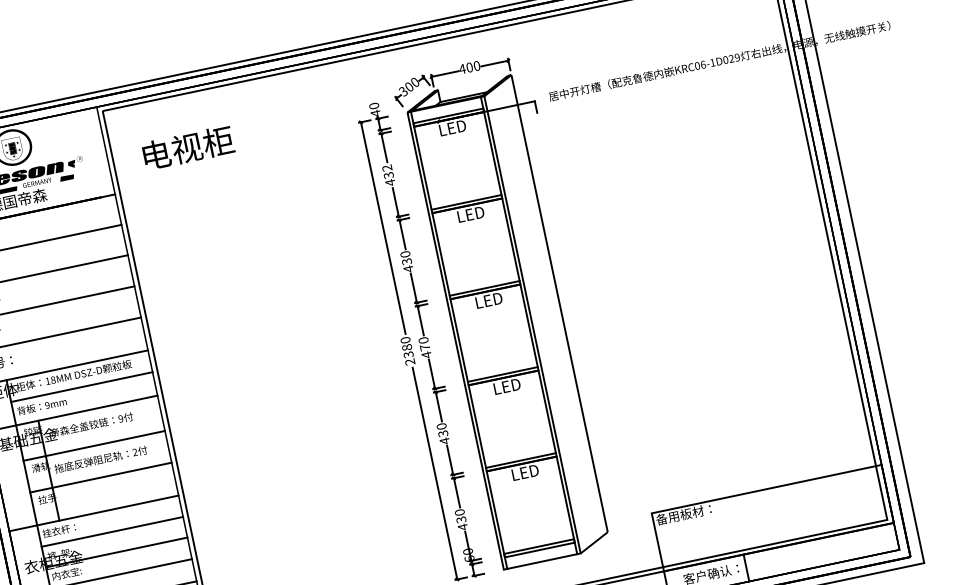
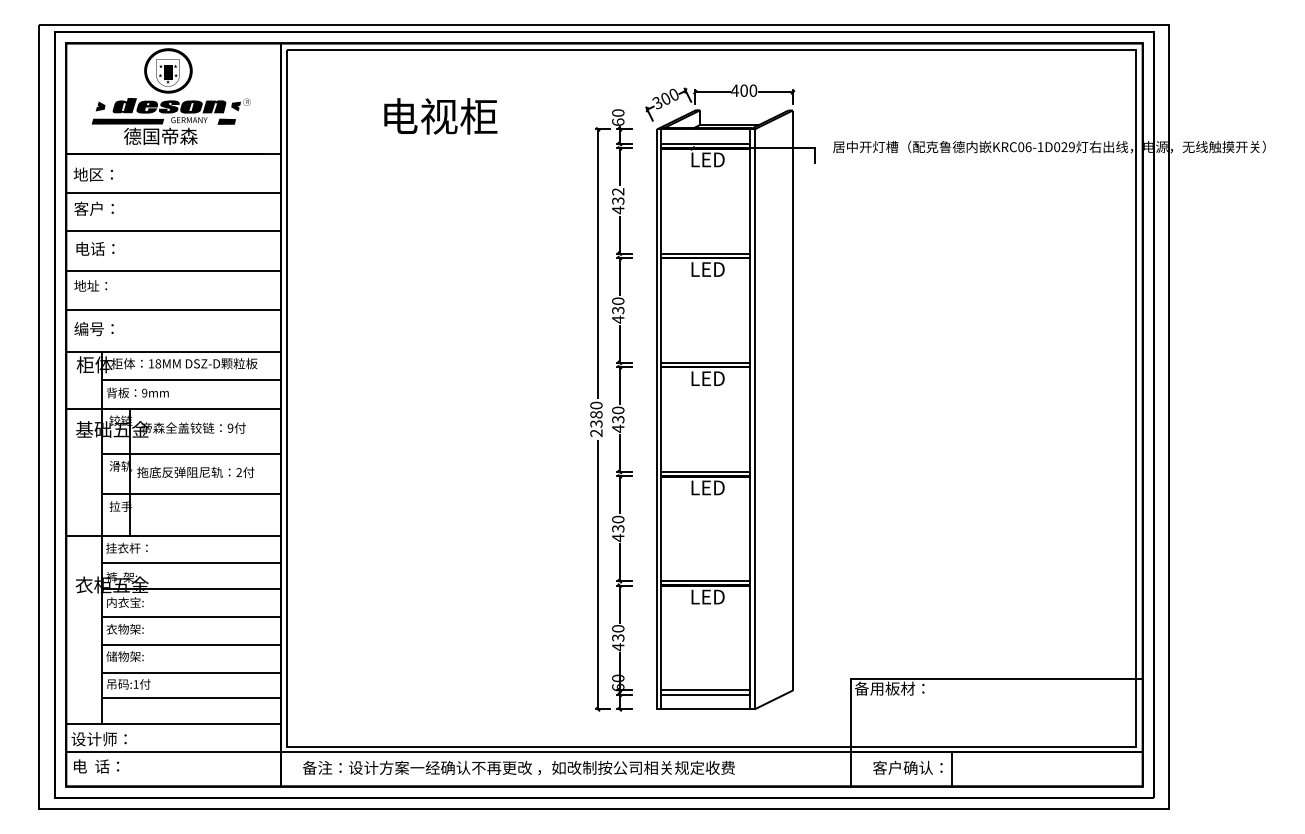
text: (375, 112) -> (618, 121), 40 -> 60
text: (188, 148) -> (440, 116), moved
text: (425, 347) -> (618, 419), 470 -> 430

